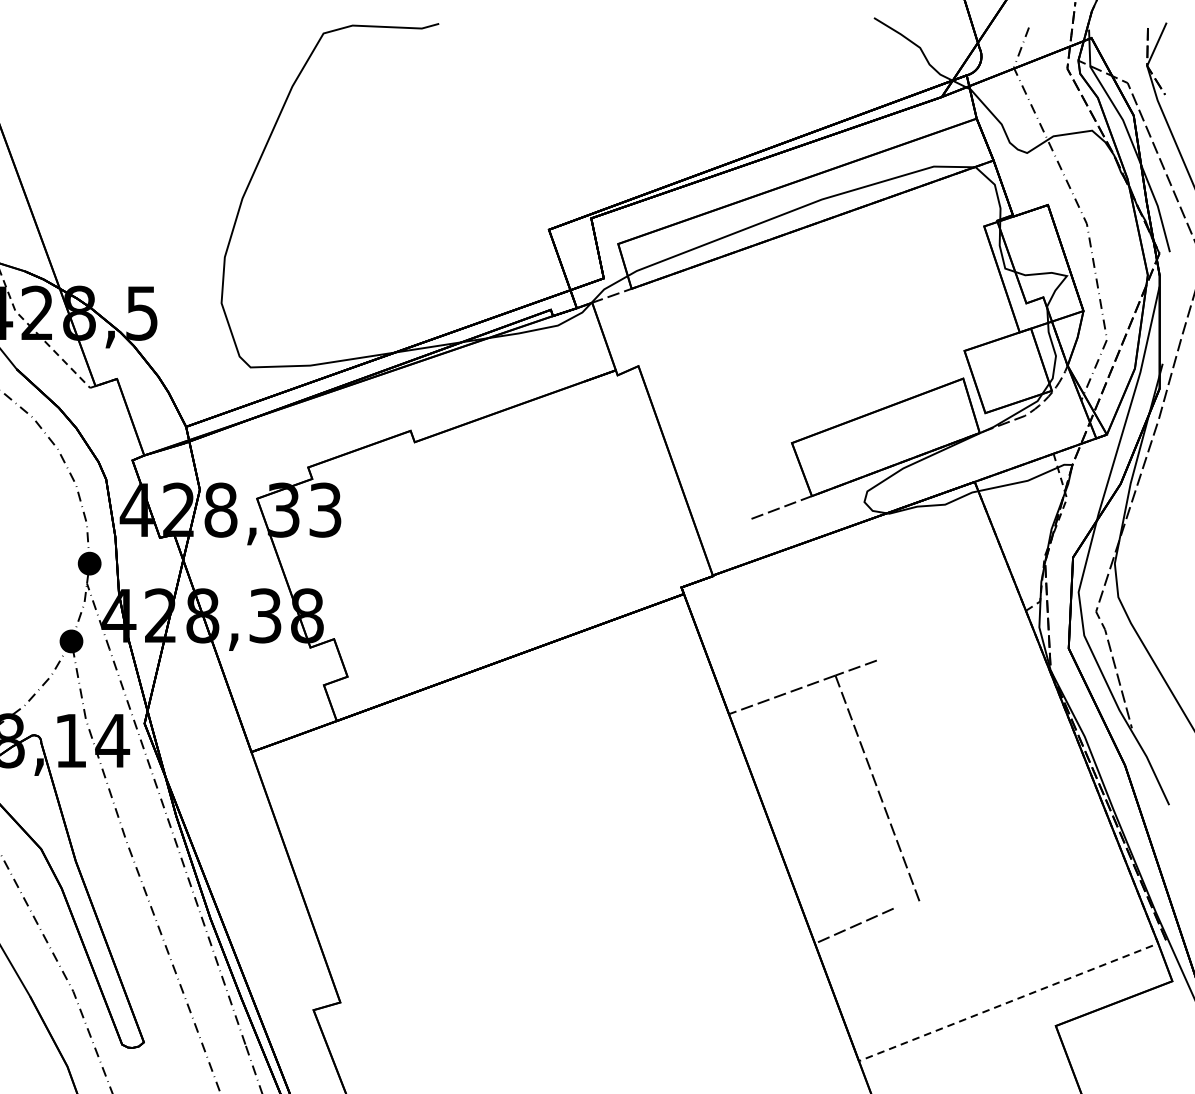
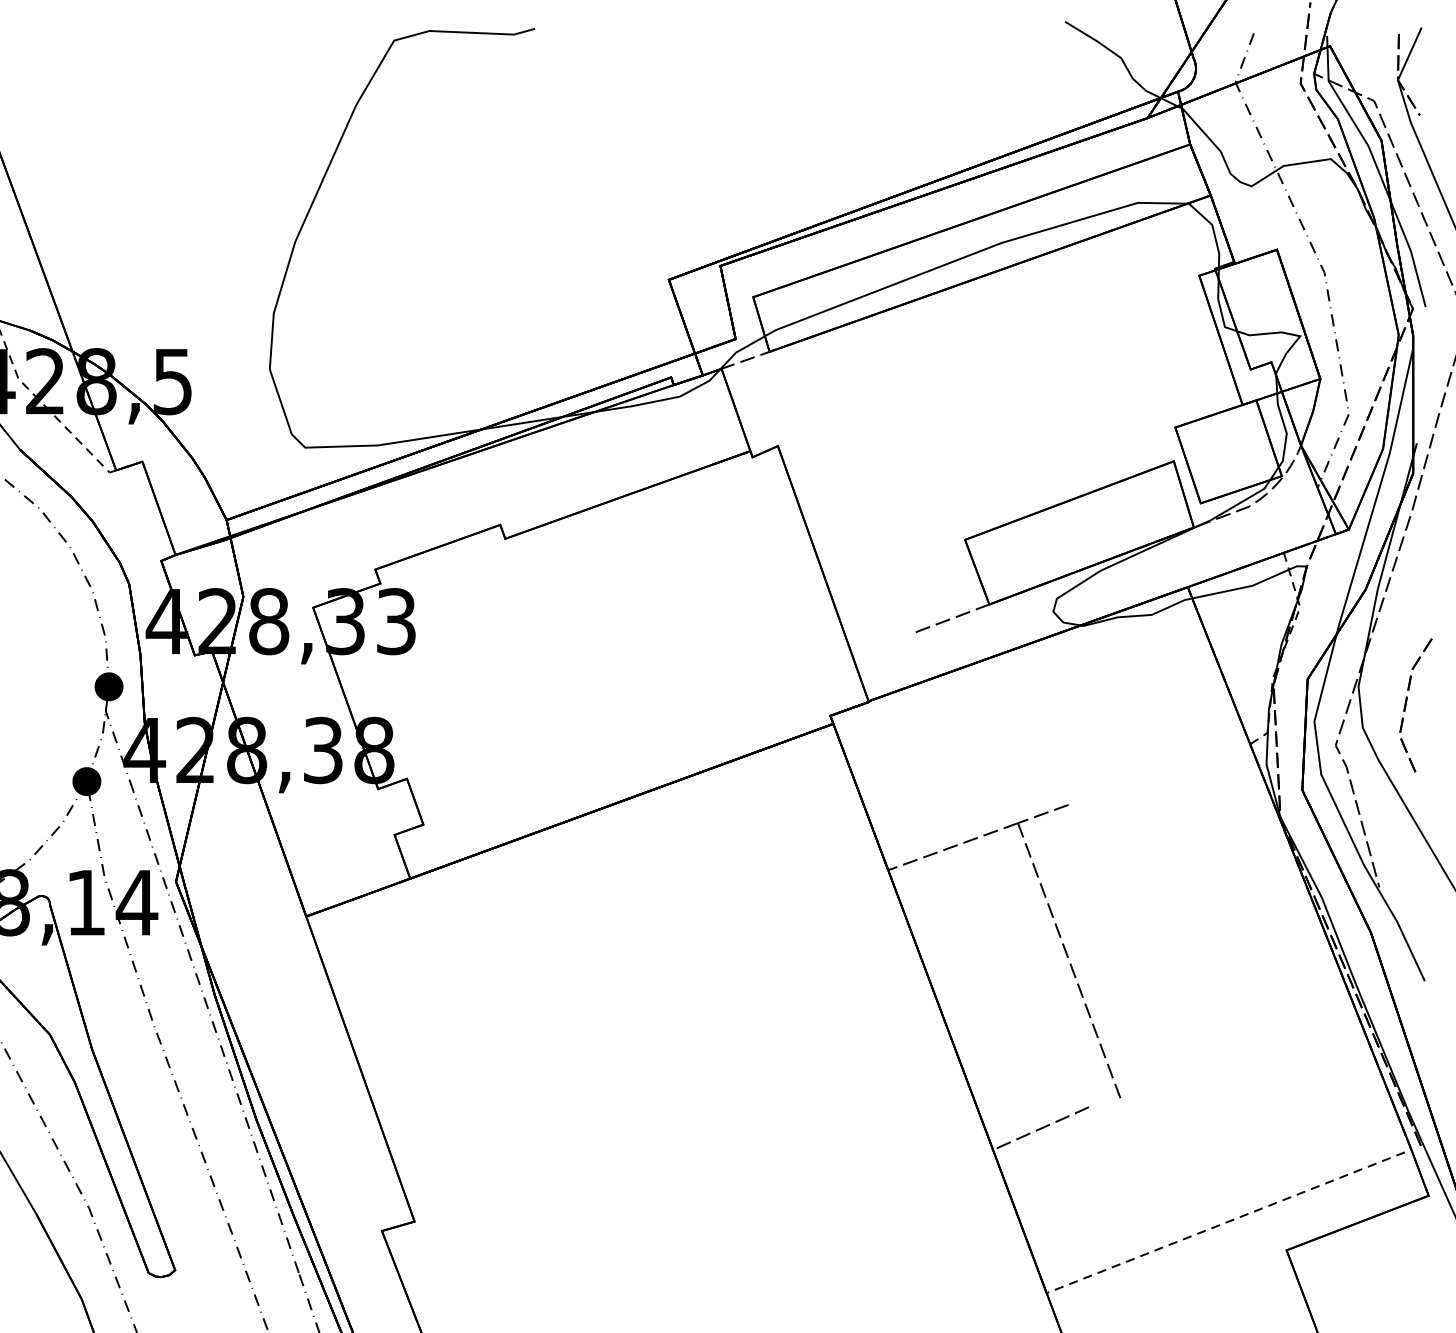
part: (1154, 578) -> (1406, 704), added

